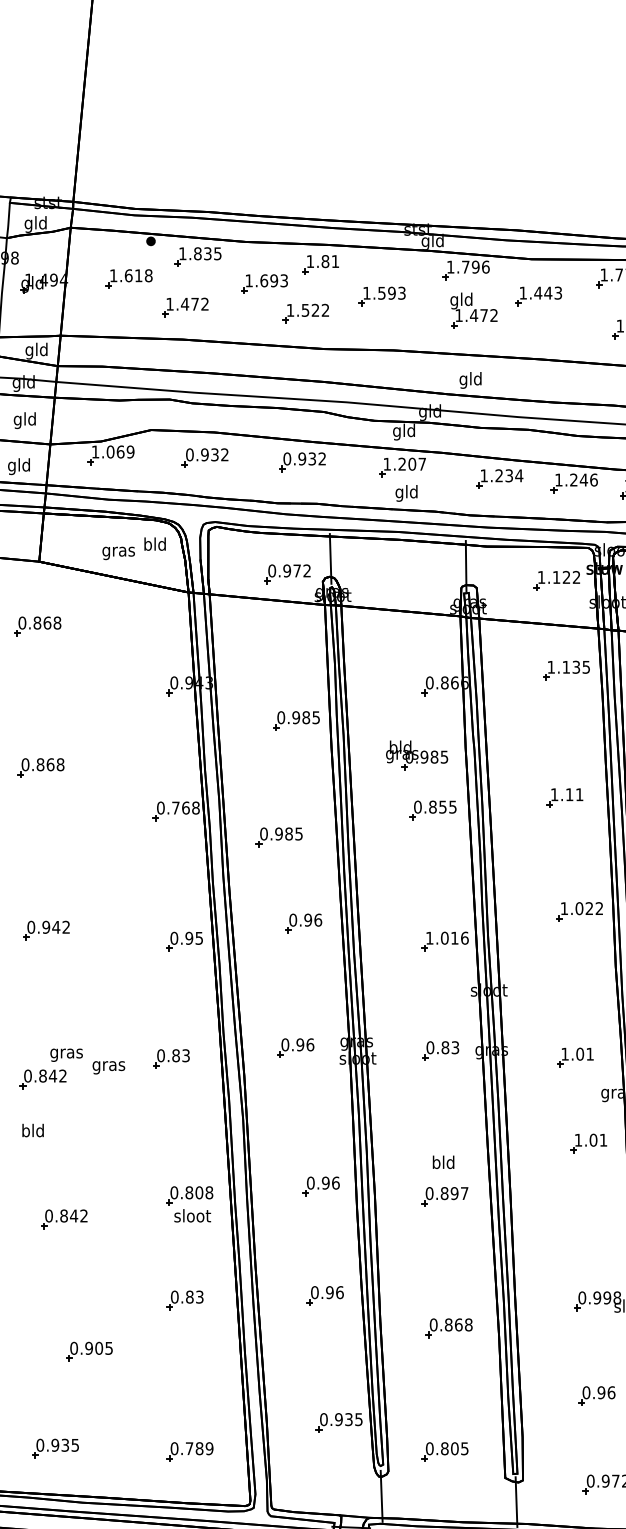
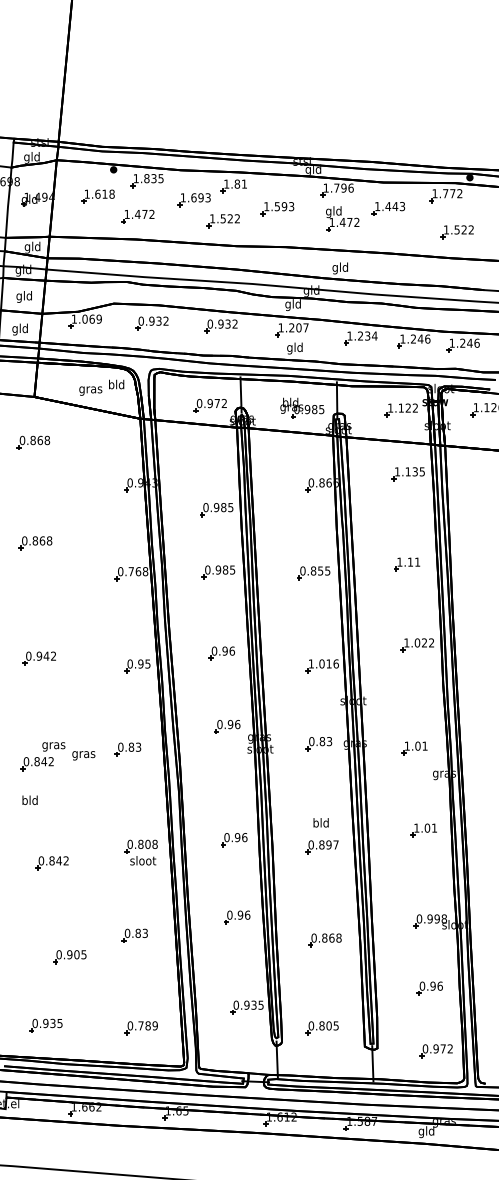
part: (417, 754) -> (302, 407), moved
part: (279, 837) -> (218, 572), moved
part: (296, 1047) -> (227, 726), moved
part: (587, 1143) -> (423, 830), moved
part: (184, 1300) -> (134, 935), moved

